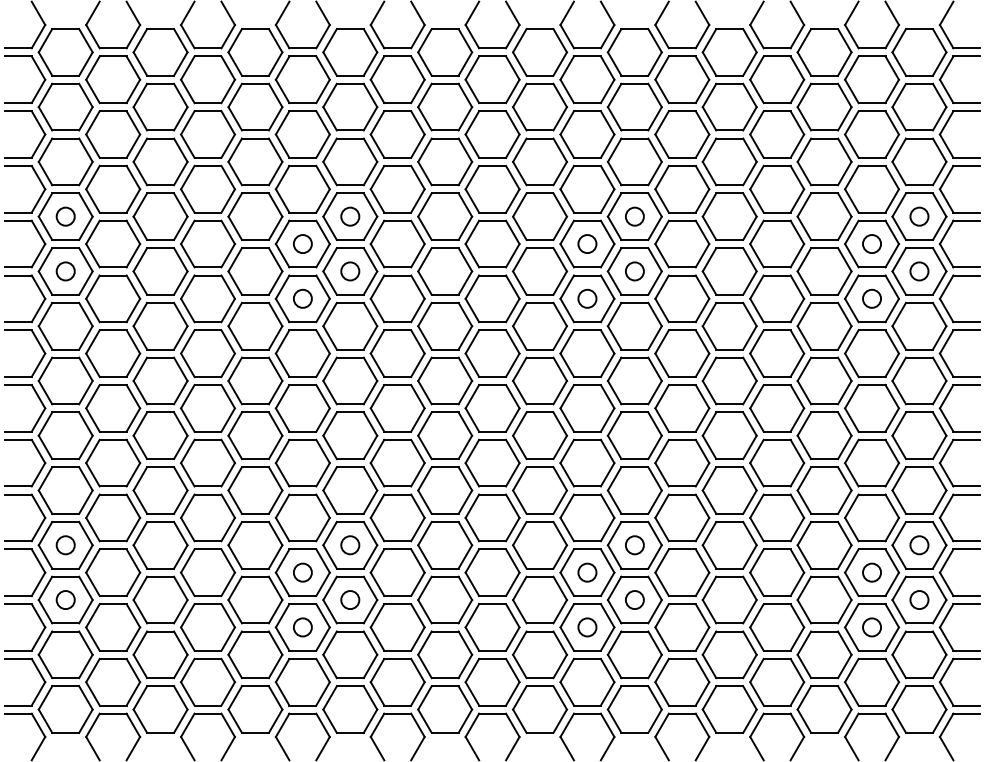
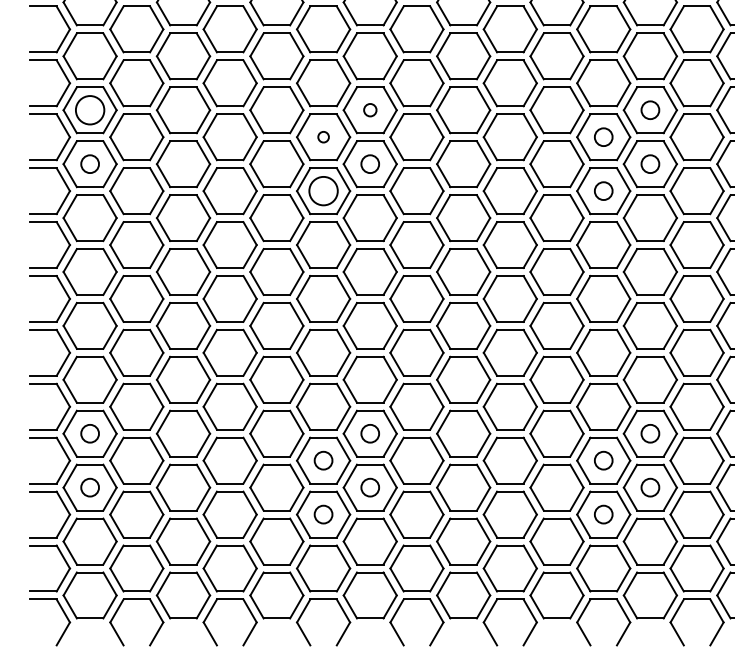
circle: (65, 216) -> (89, 110), size x1.6
circle: (350, 216) -> (370, 110), size x0.7
circle: (302, 243) -> (323, 136), size x0.6
circle: (302, 298) -> (323, 190), size x1.6

